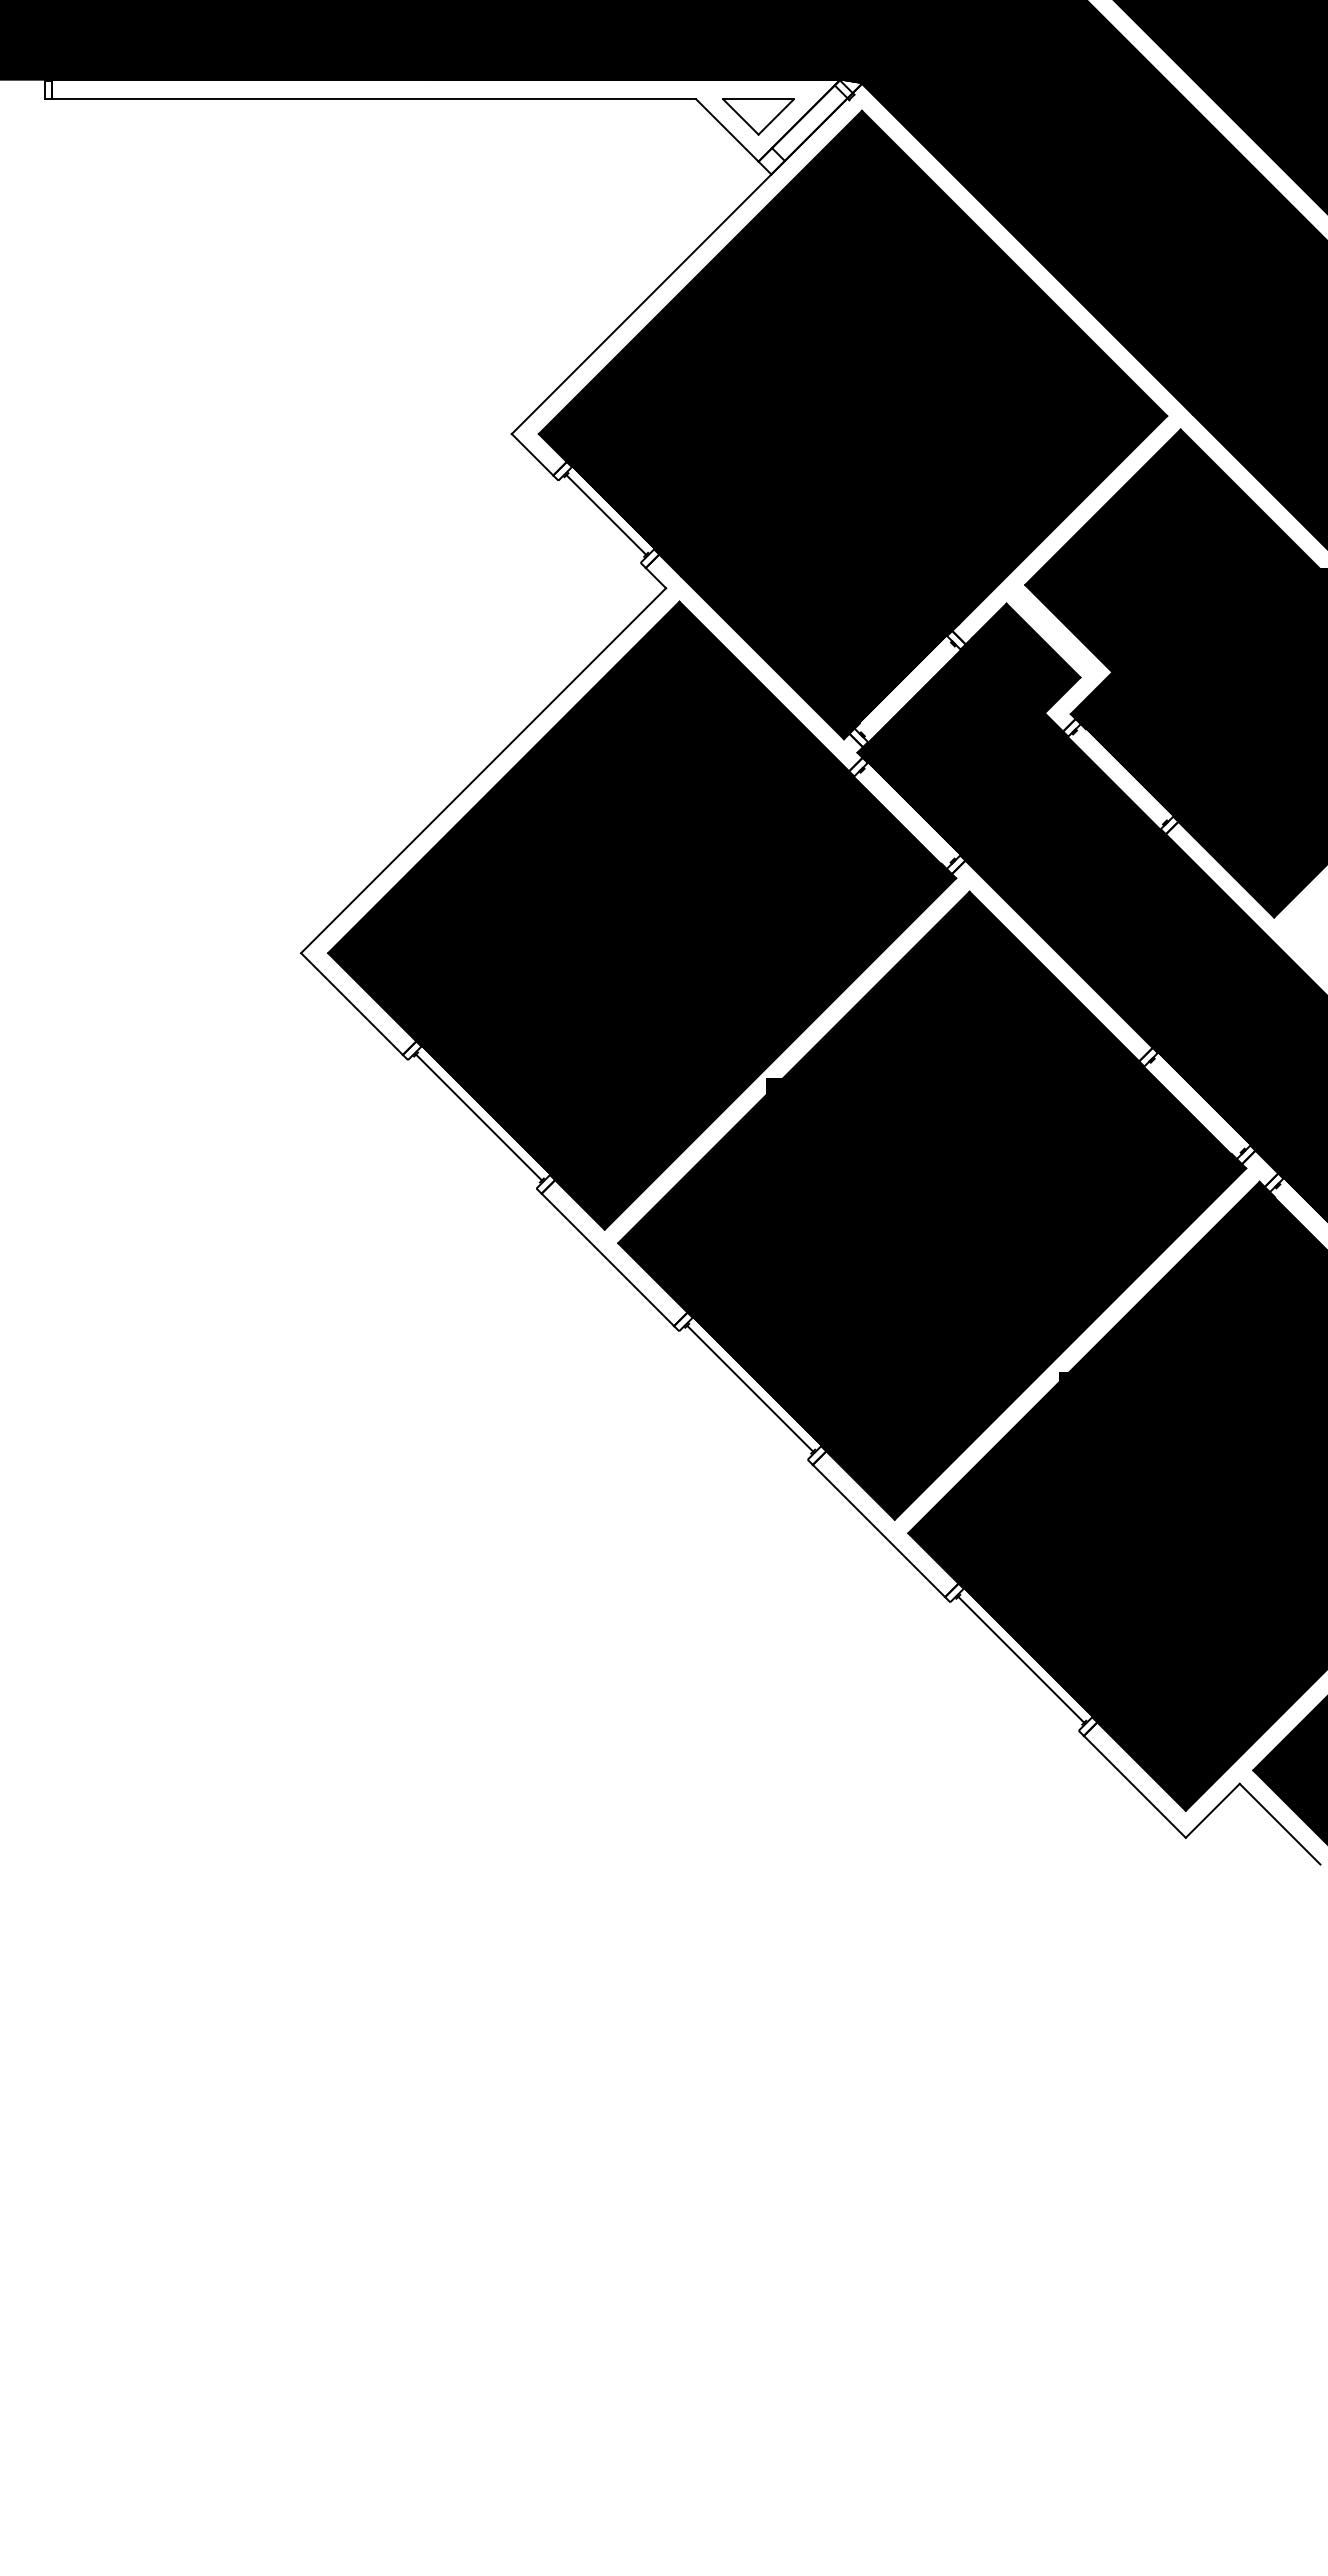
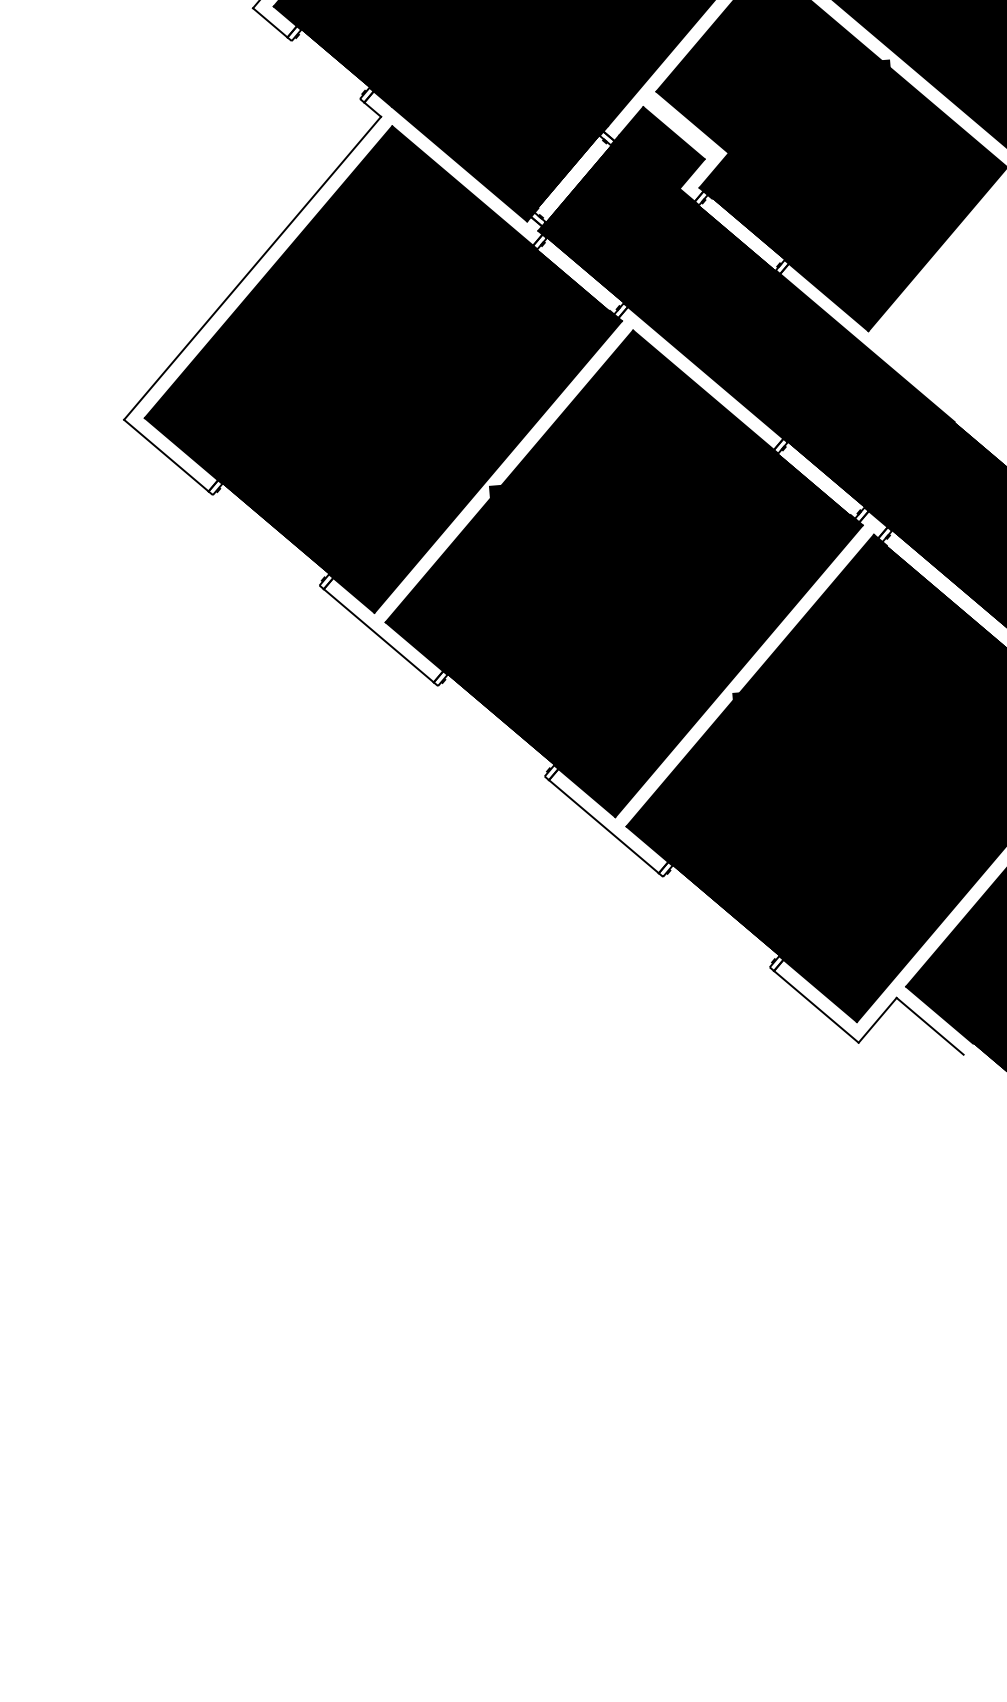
line: (606, 514) -> (330, 64), removed
line: (478, 1117) -> (270, 534), removed
line: (750, 1388) -> (496, 725), removed
line: (1021, 1659) -> (721, 916), removed

